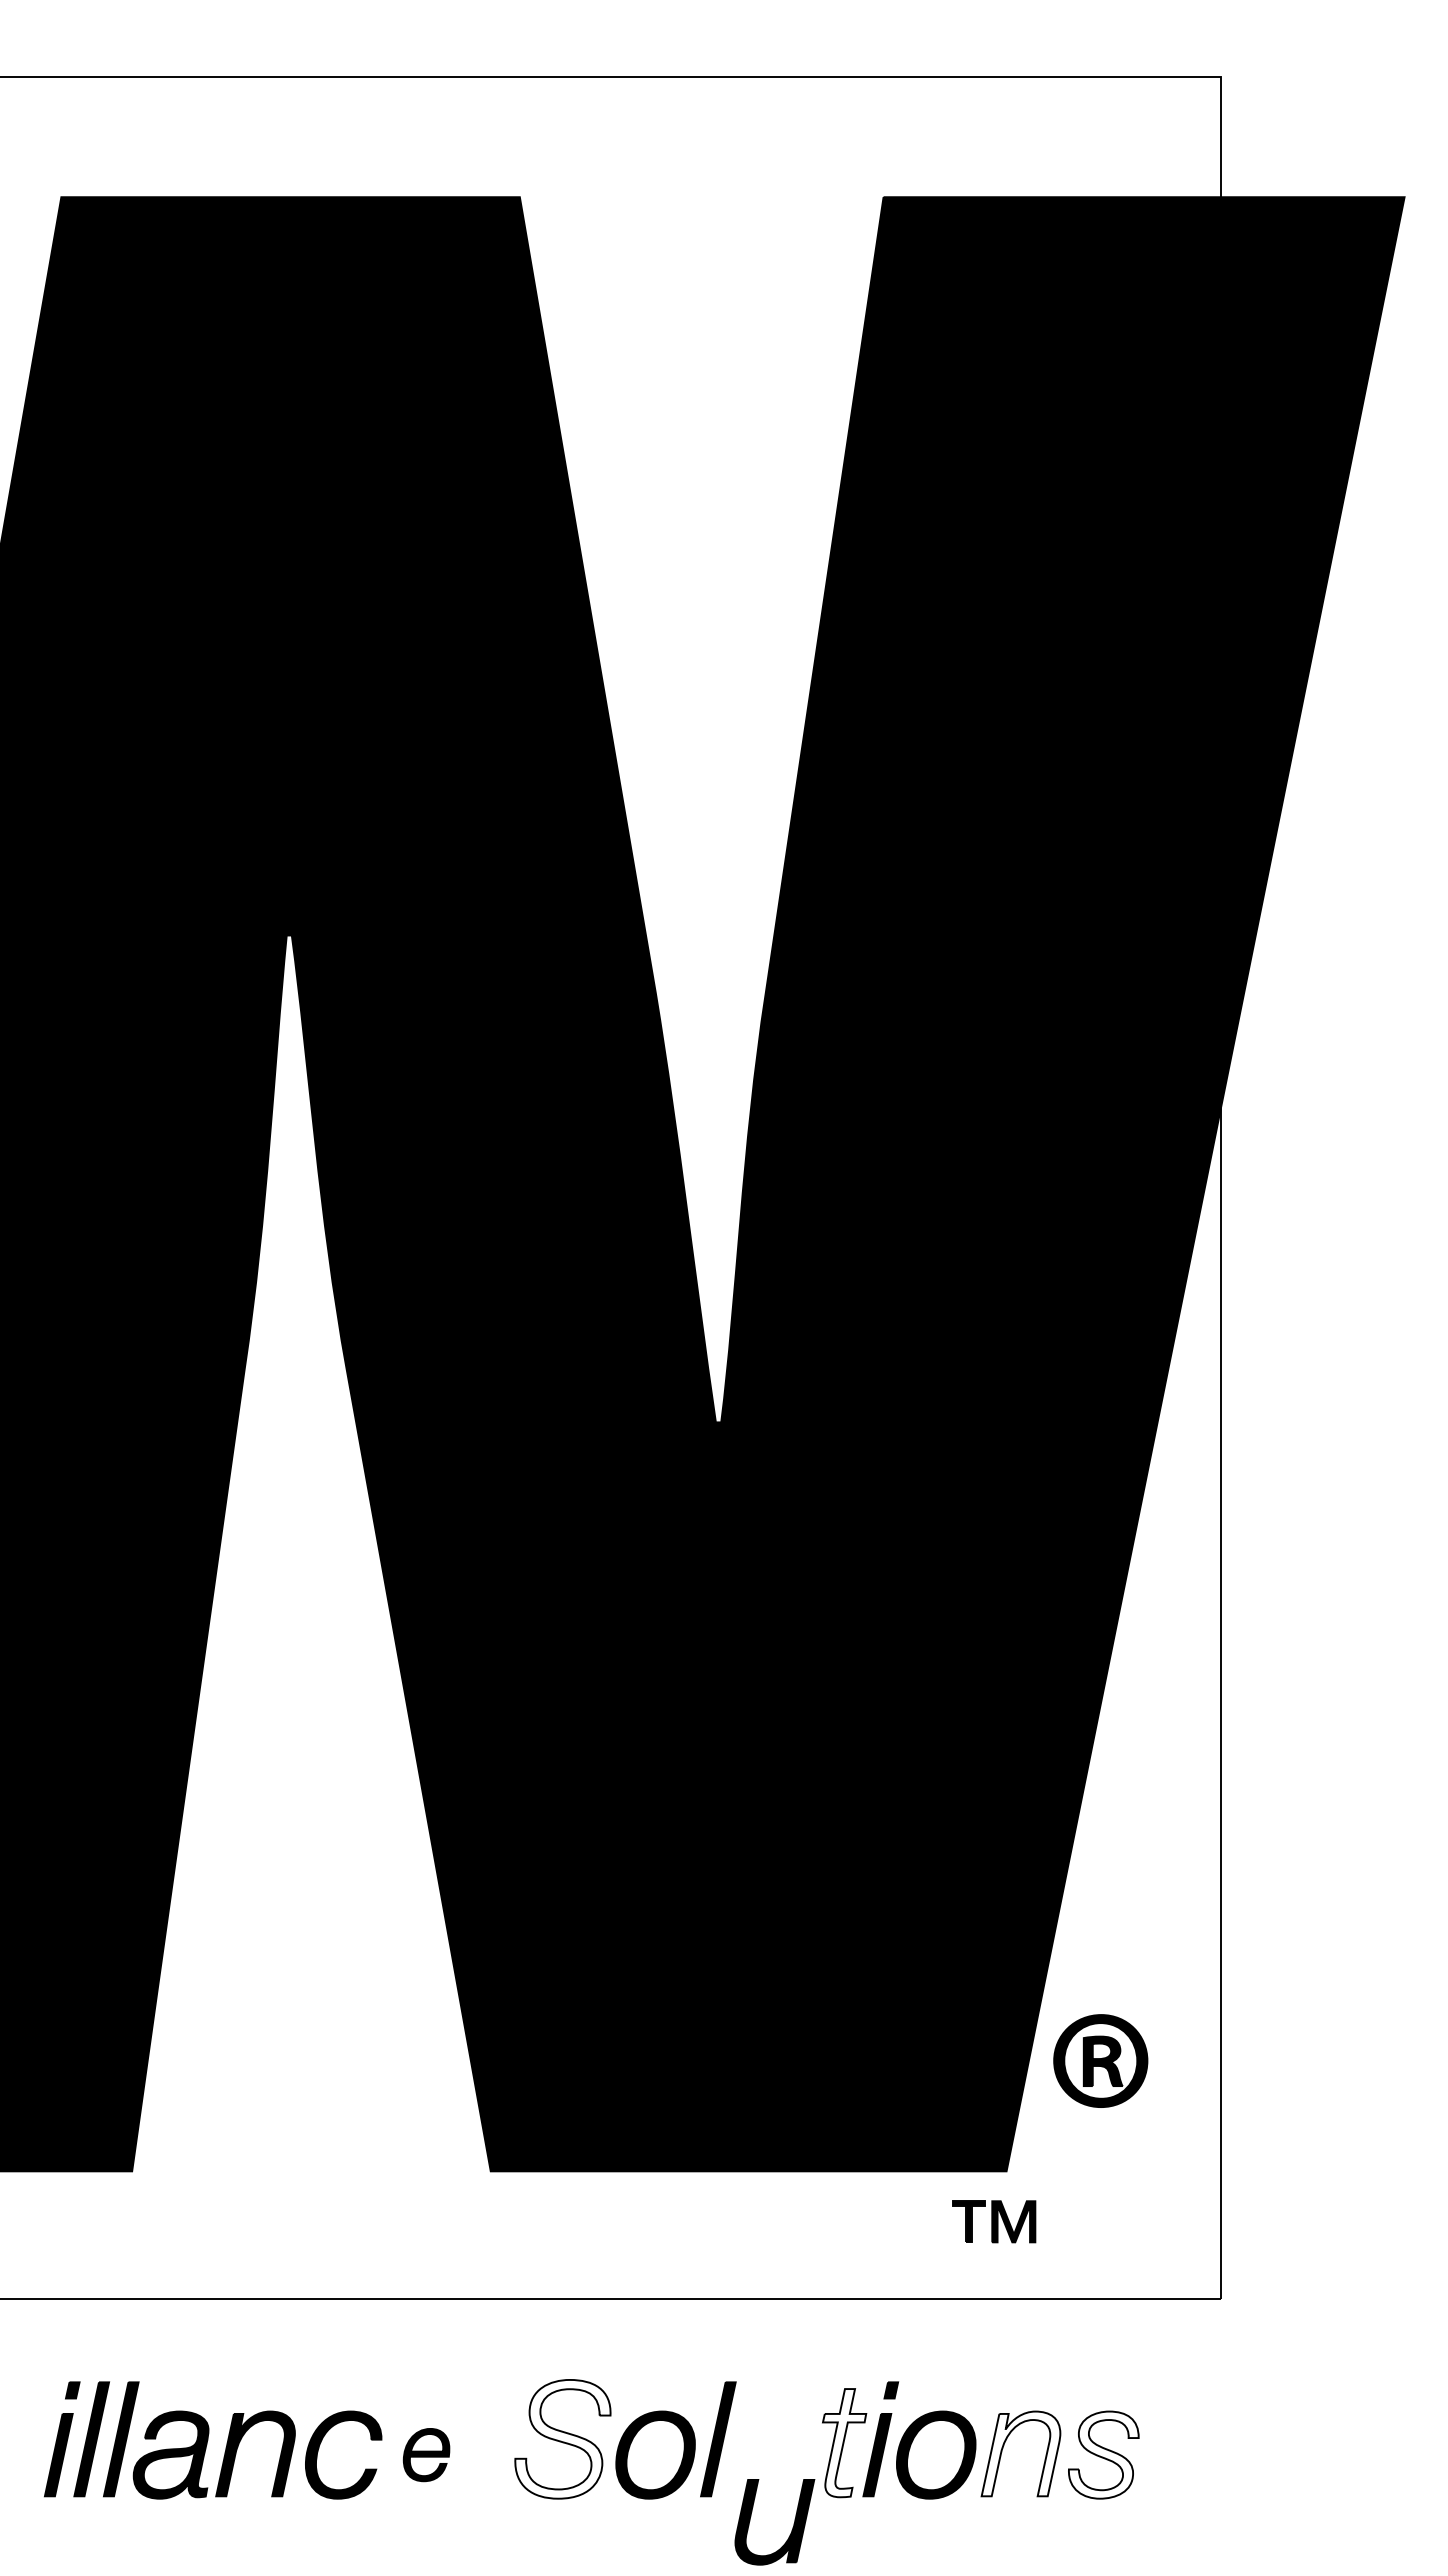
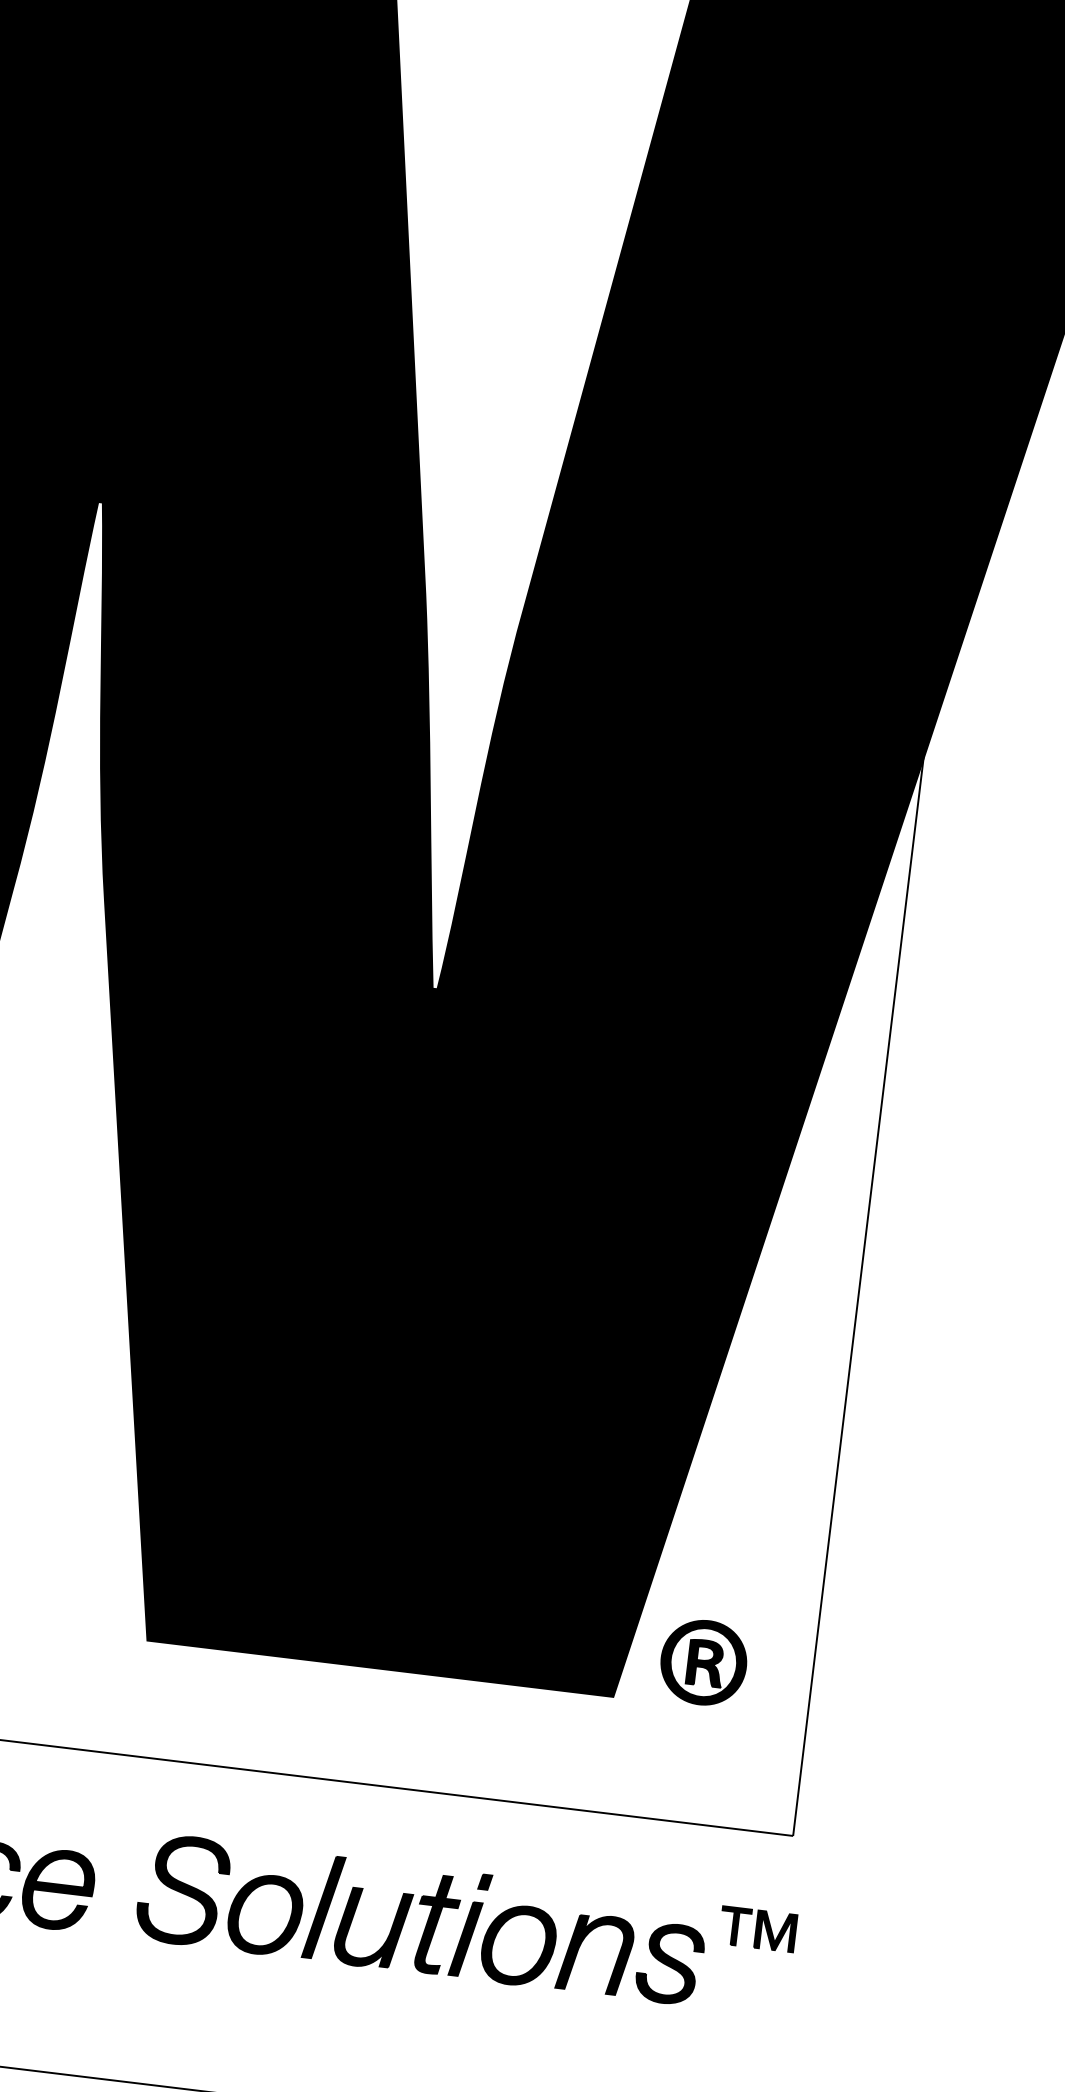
part: (1100, 2060) -> (703, 1662), moved
part: (994, 2221) -> (758, 1929), moved
fill: (562, 2438) -> (183, 1889), added
fill: (844, 2443) -> (437, 1925), added
fill: (1020, 2453) -> (595, 1953), added
part: (426, 2454) -> (58, 1889), size x1.67
fill: (1103, 2454) -> (669, 1963), added
part: (792, 2527) -> (388, 1935), moved

